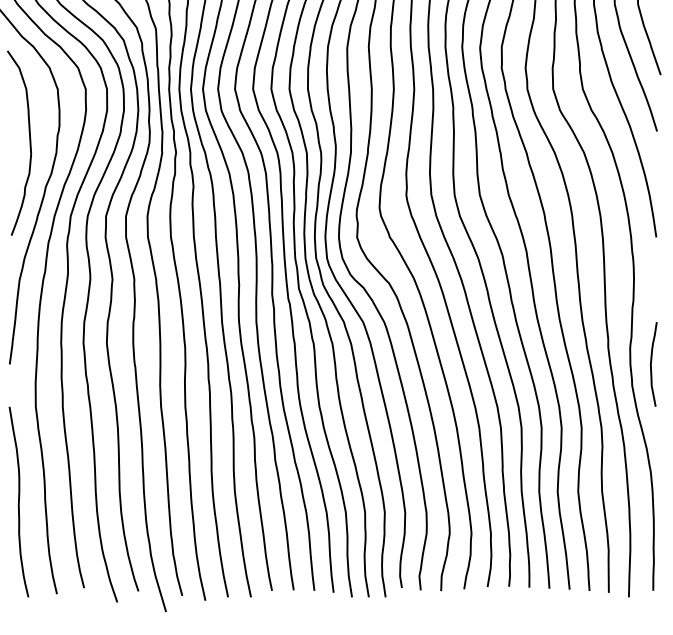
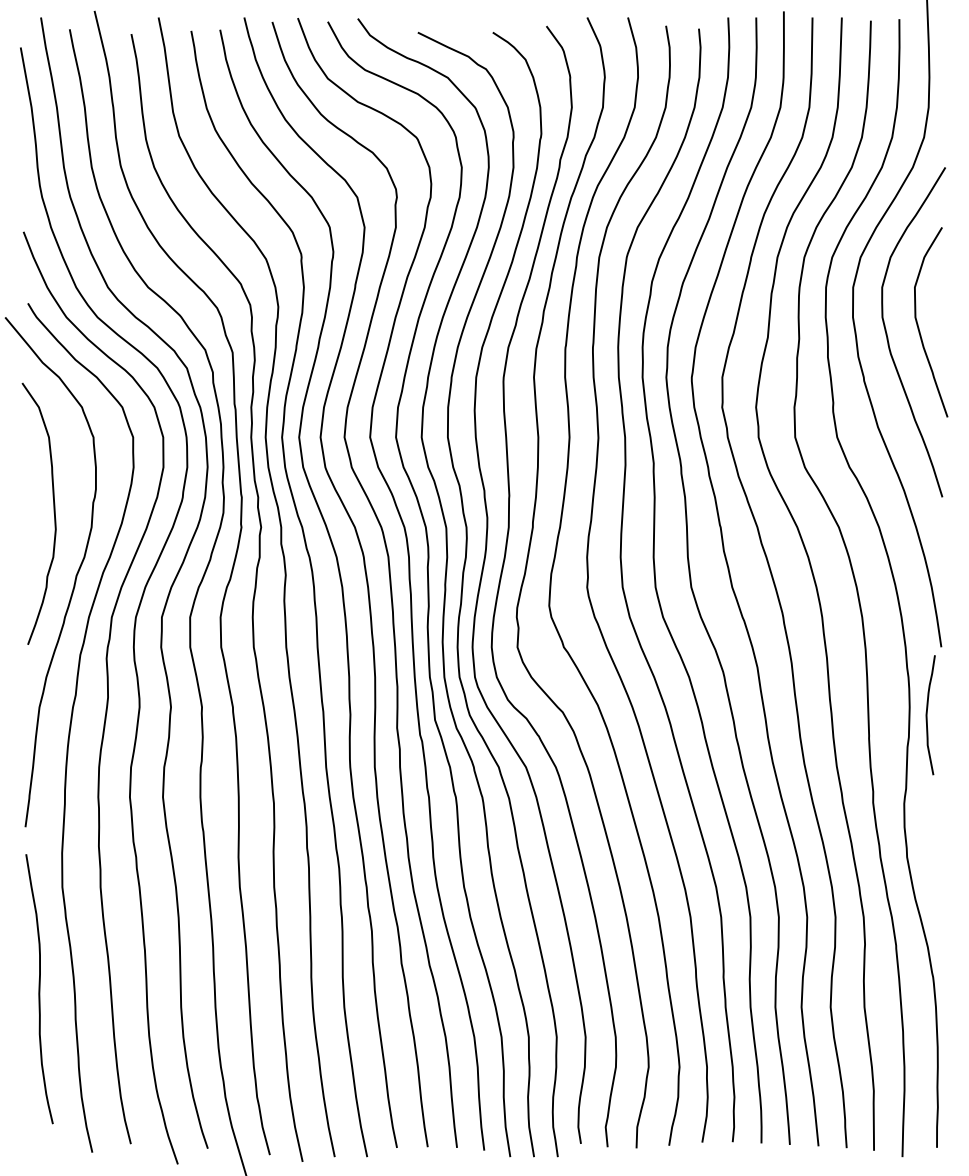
curve: (651, 364) -> (927, 715), moved
curve: (18, 502) -> (39, 989), moved

